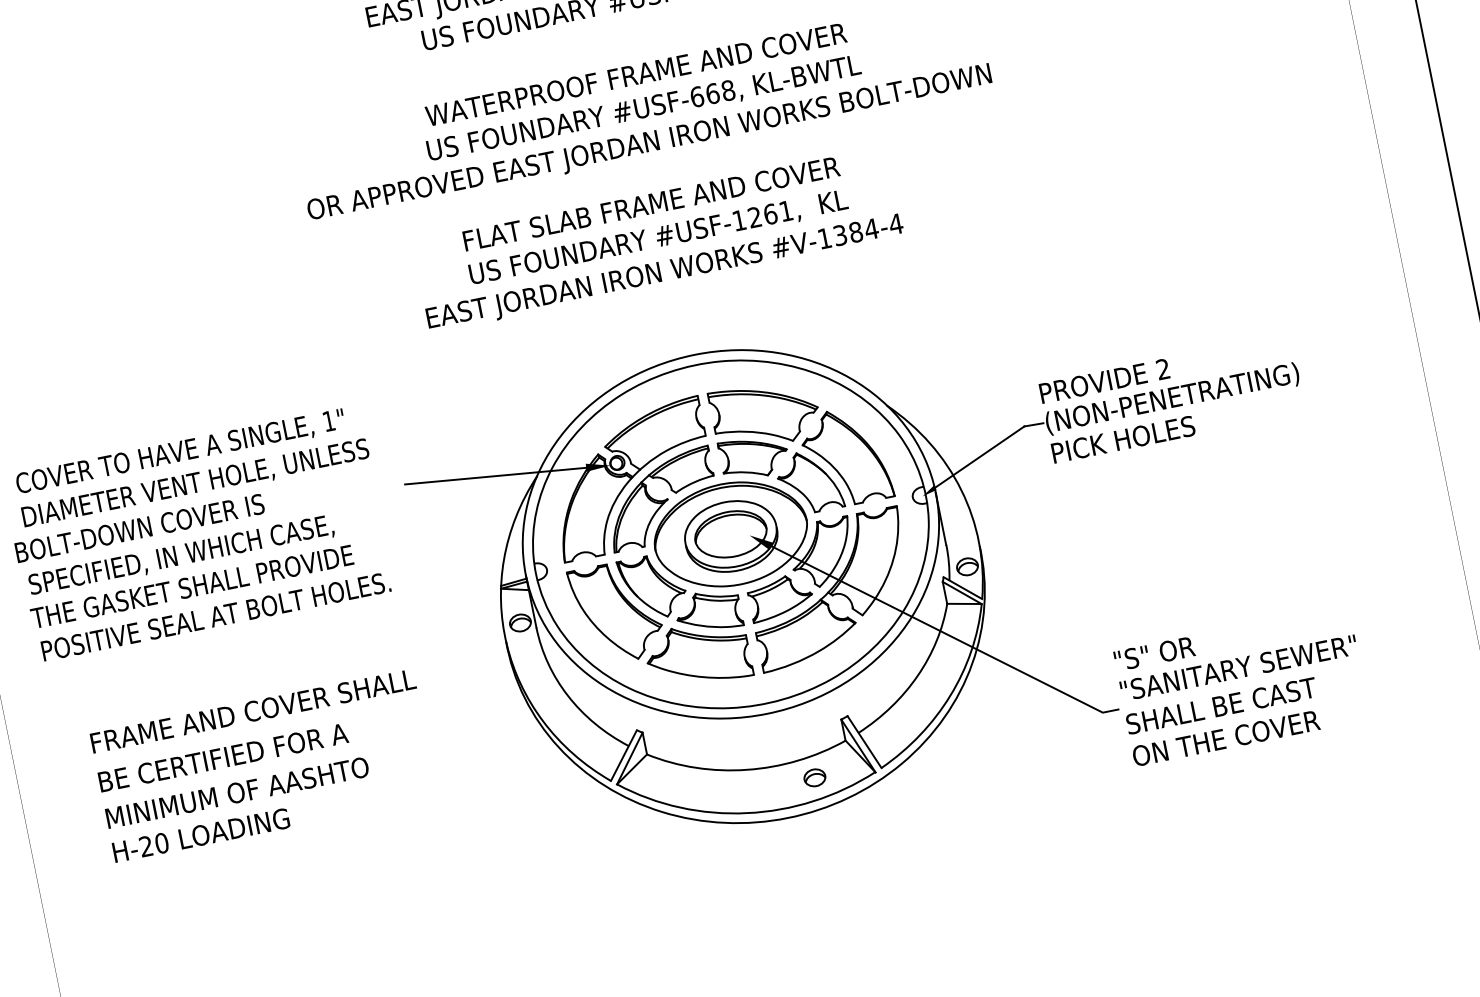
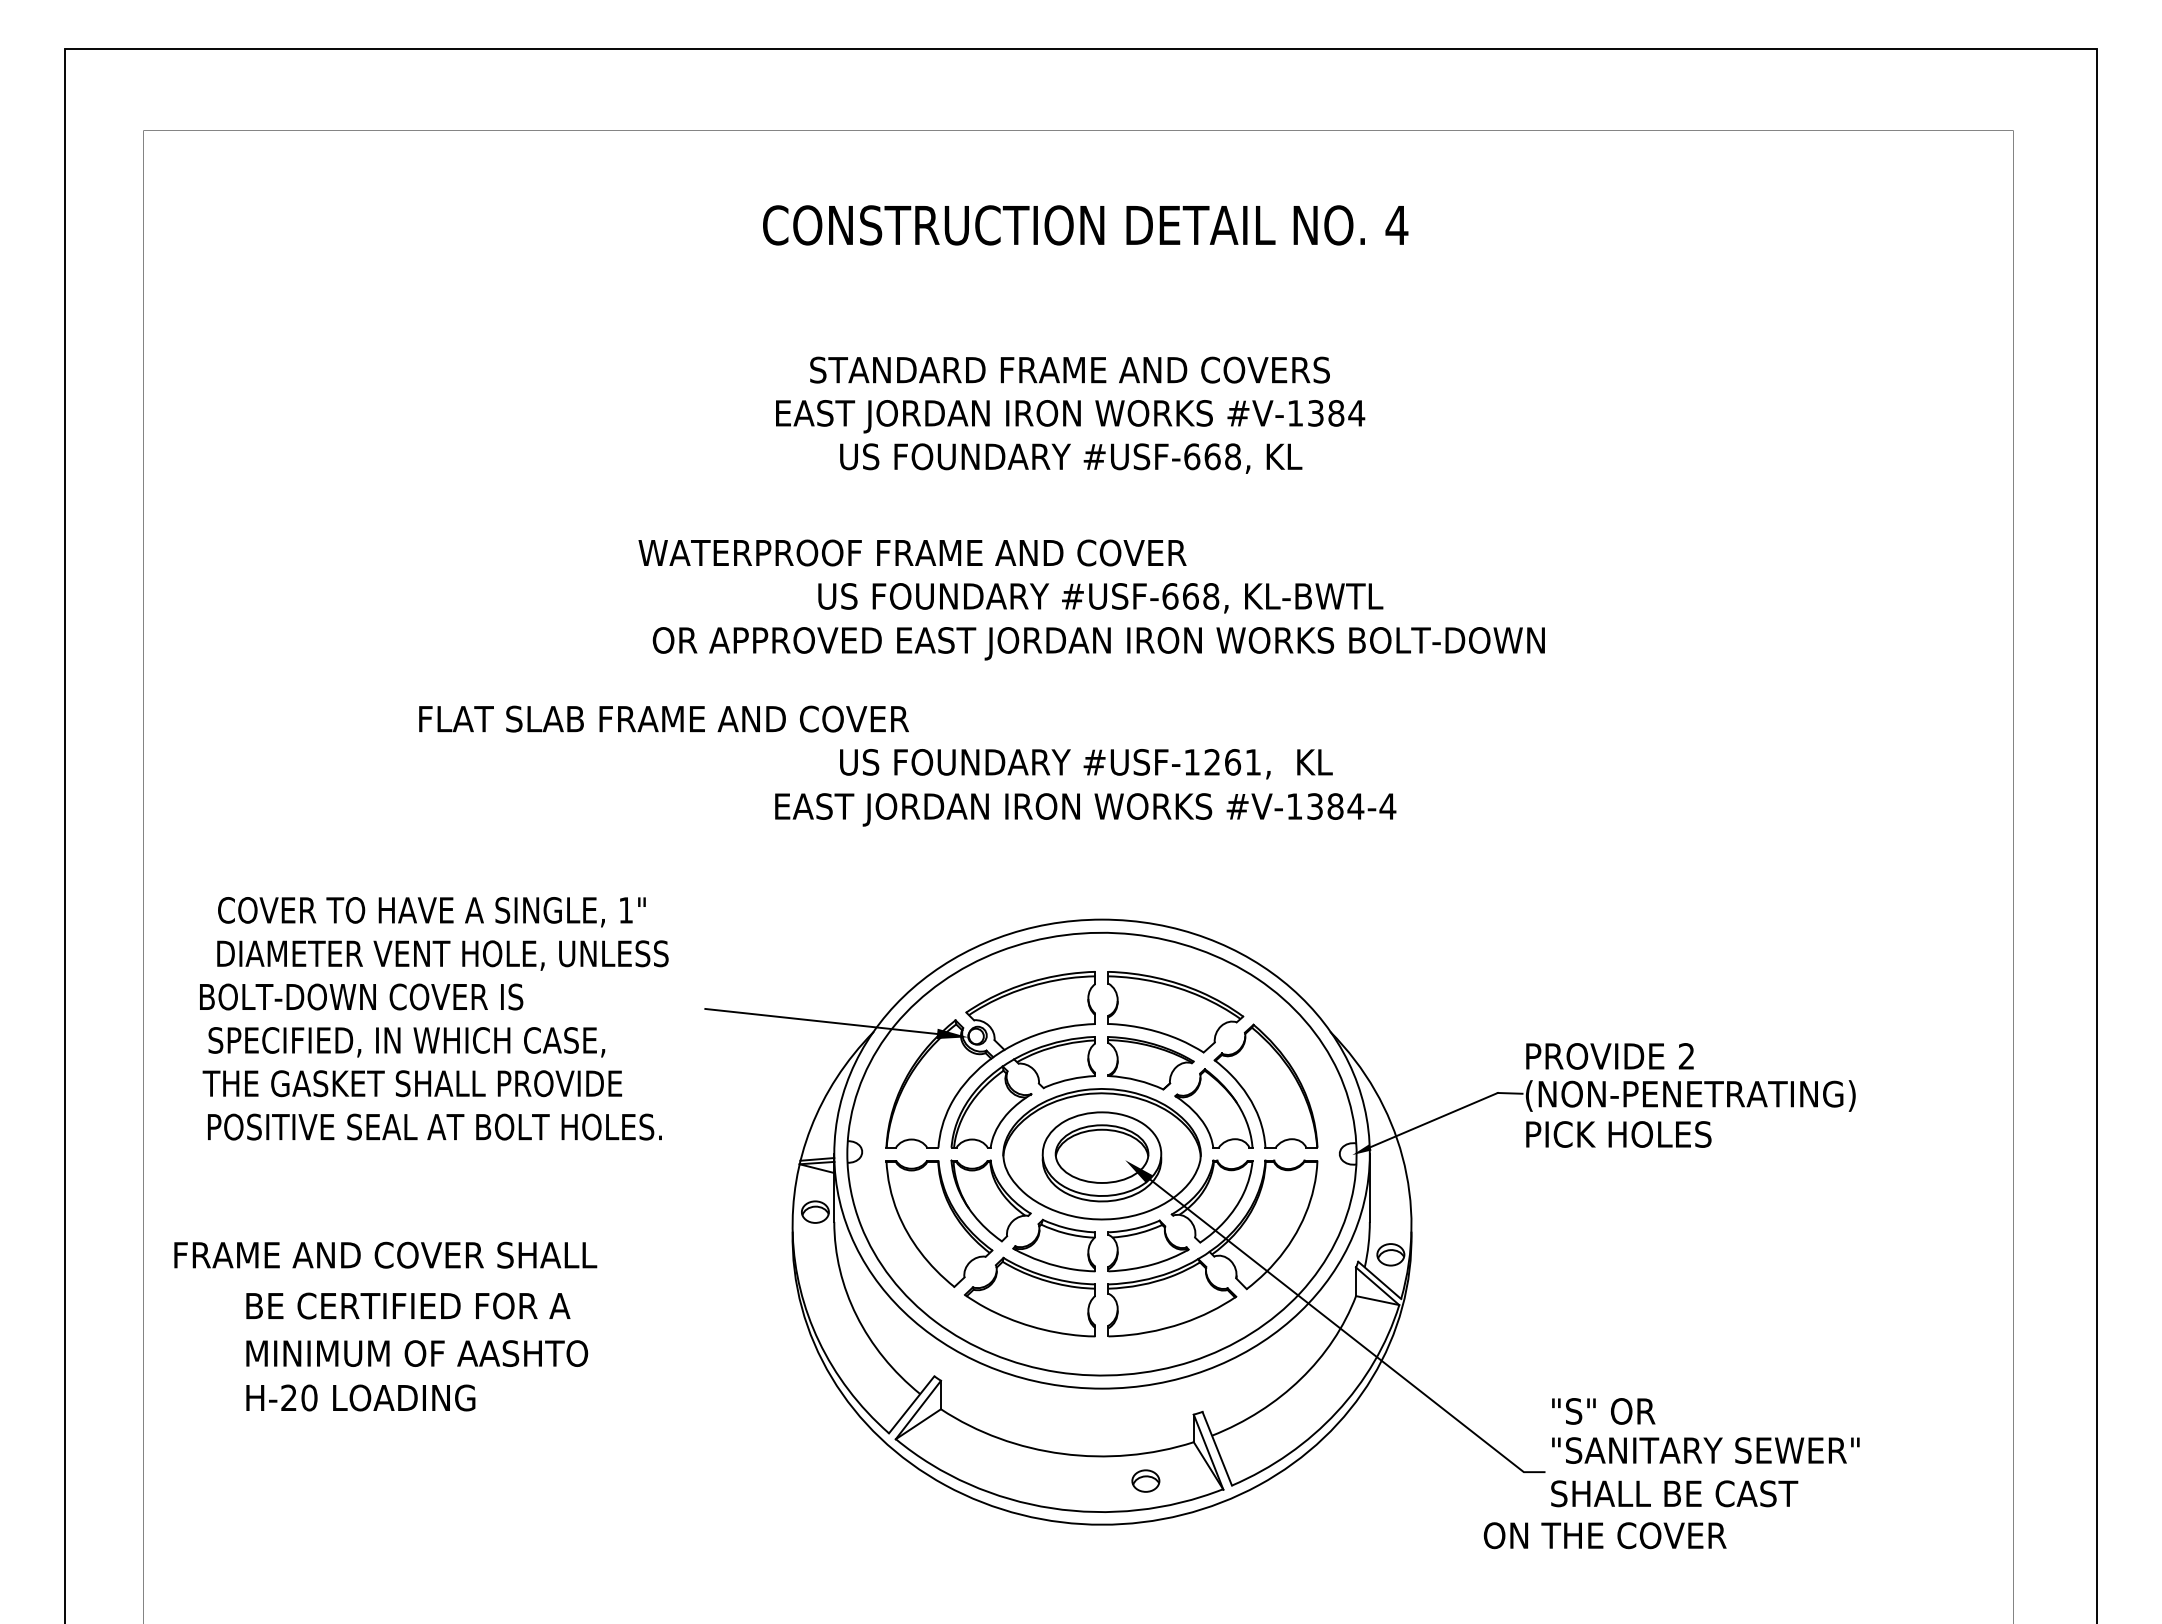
text: (636, 74) -> (912, 552), moved
text: (651, 203) -> (663, 718), moved
text: (253, 710) -> (385, 1254), moved
text: (1225, 738) -> (1604, 1535), moved

